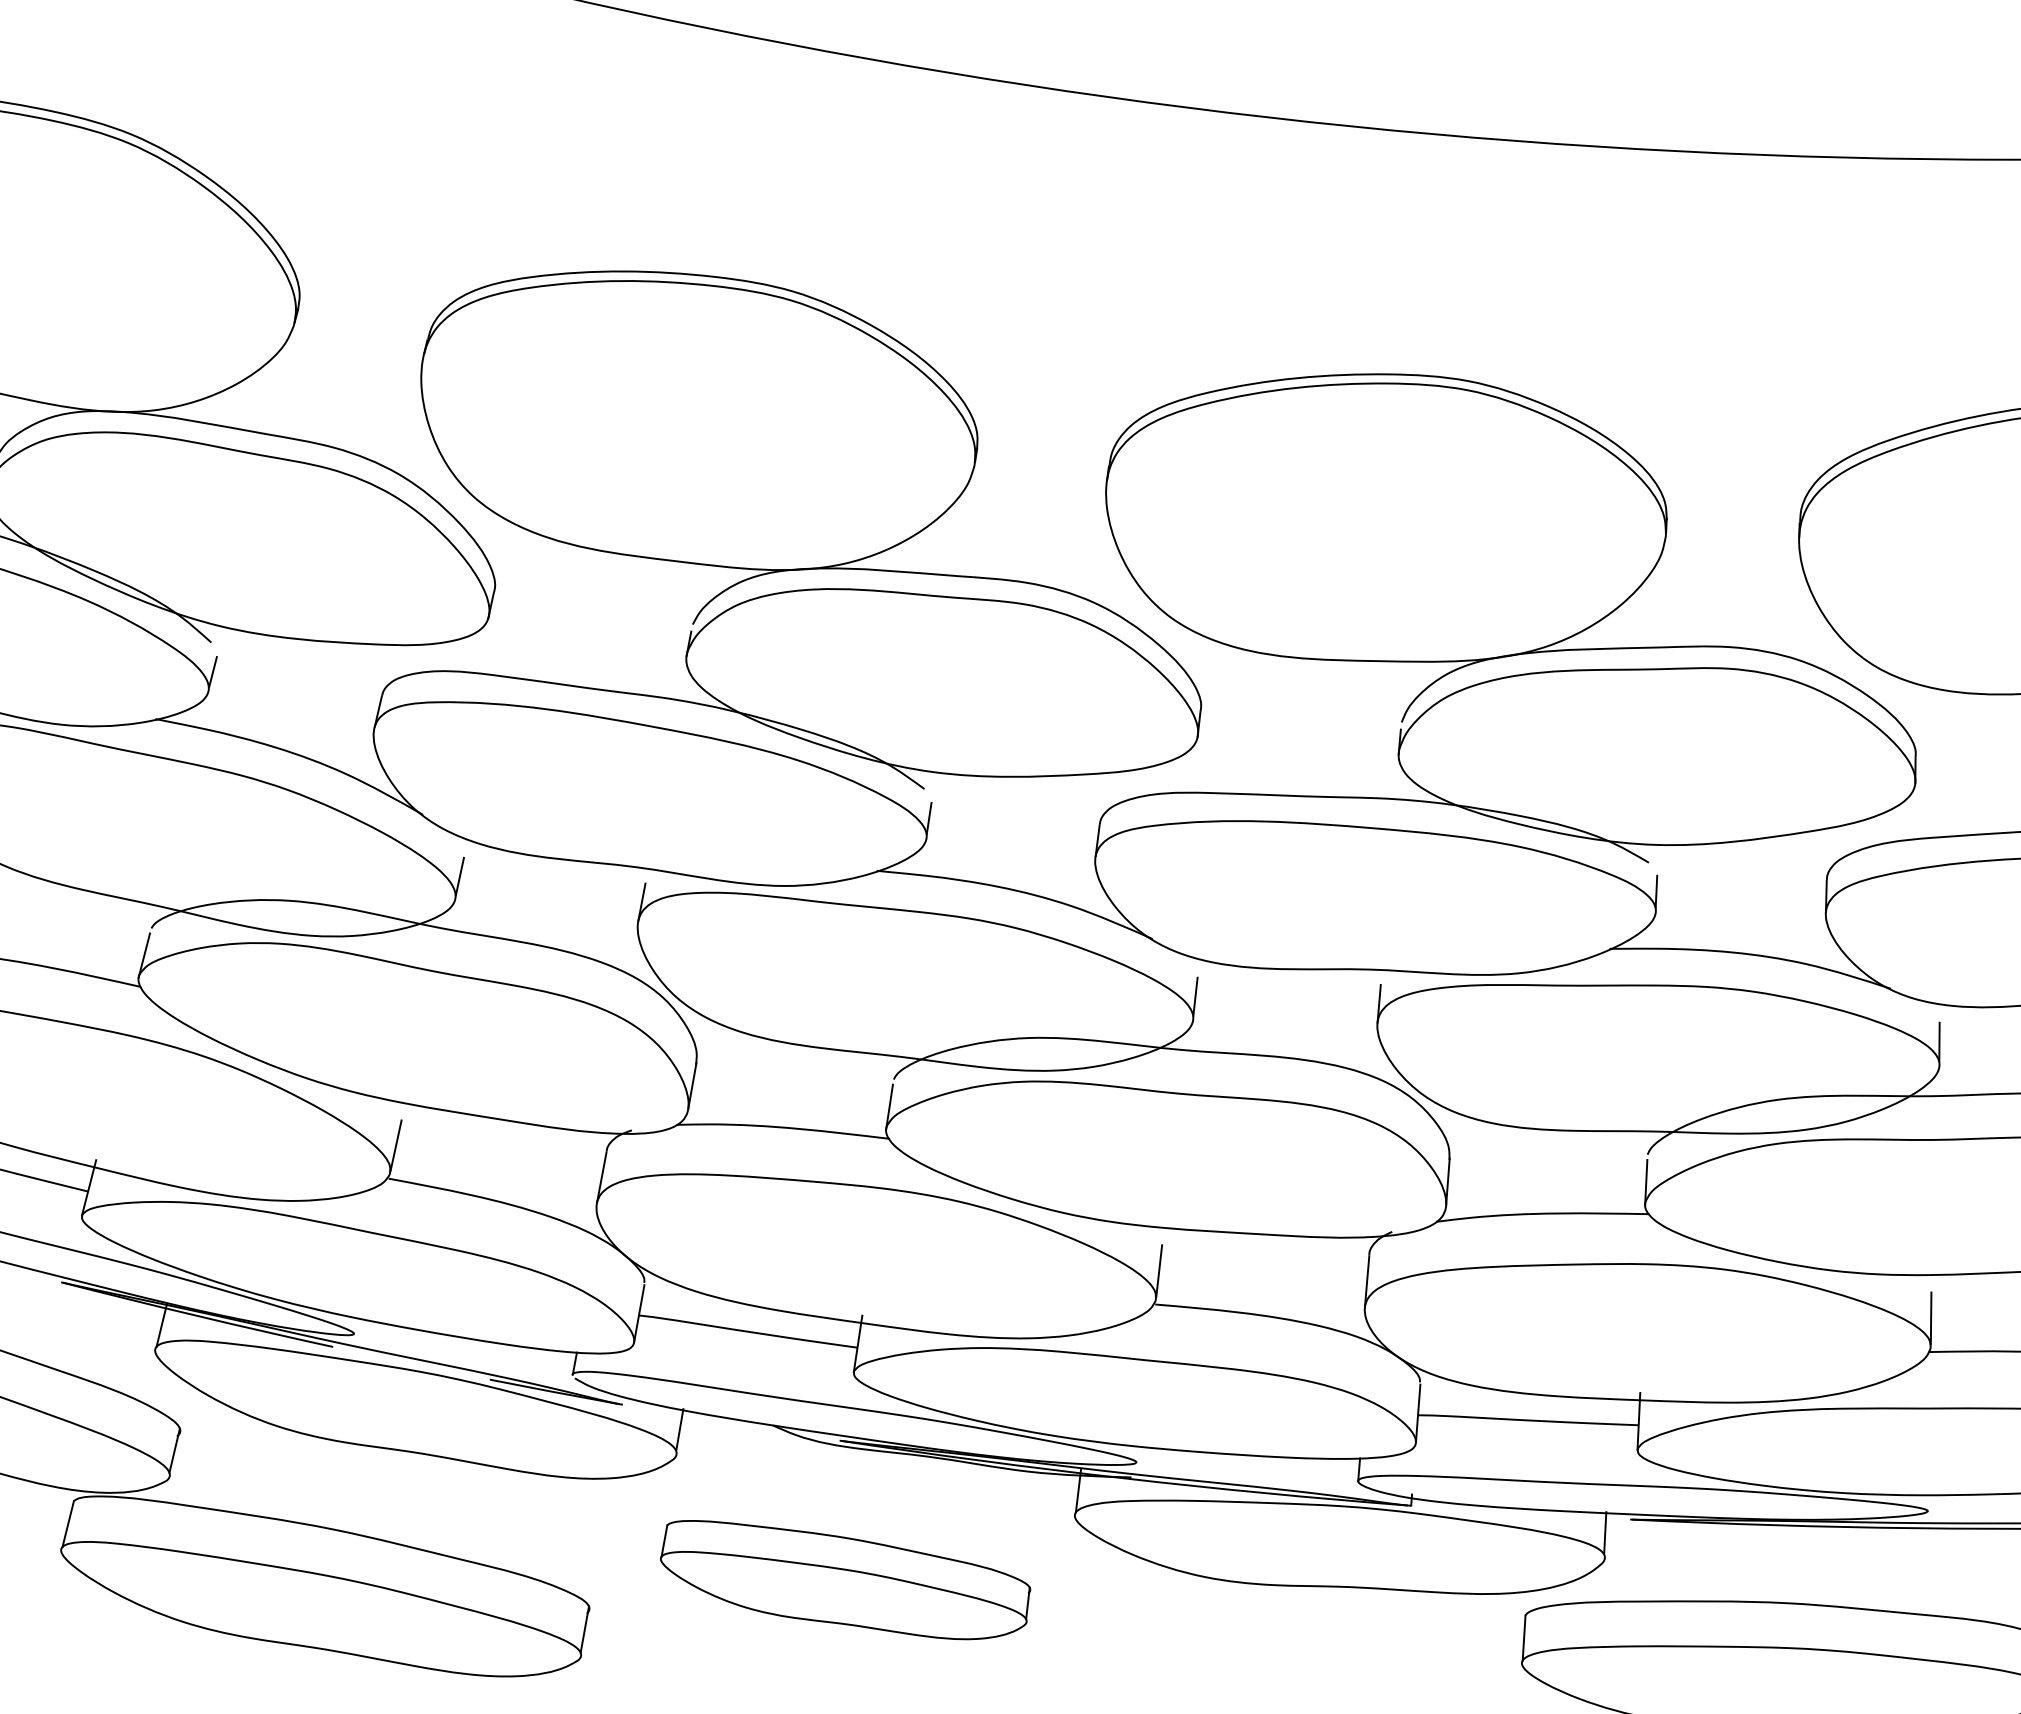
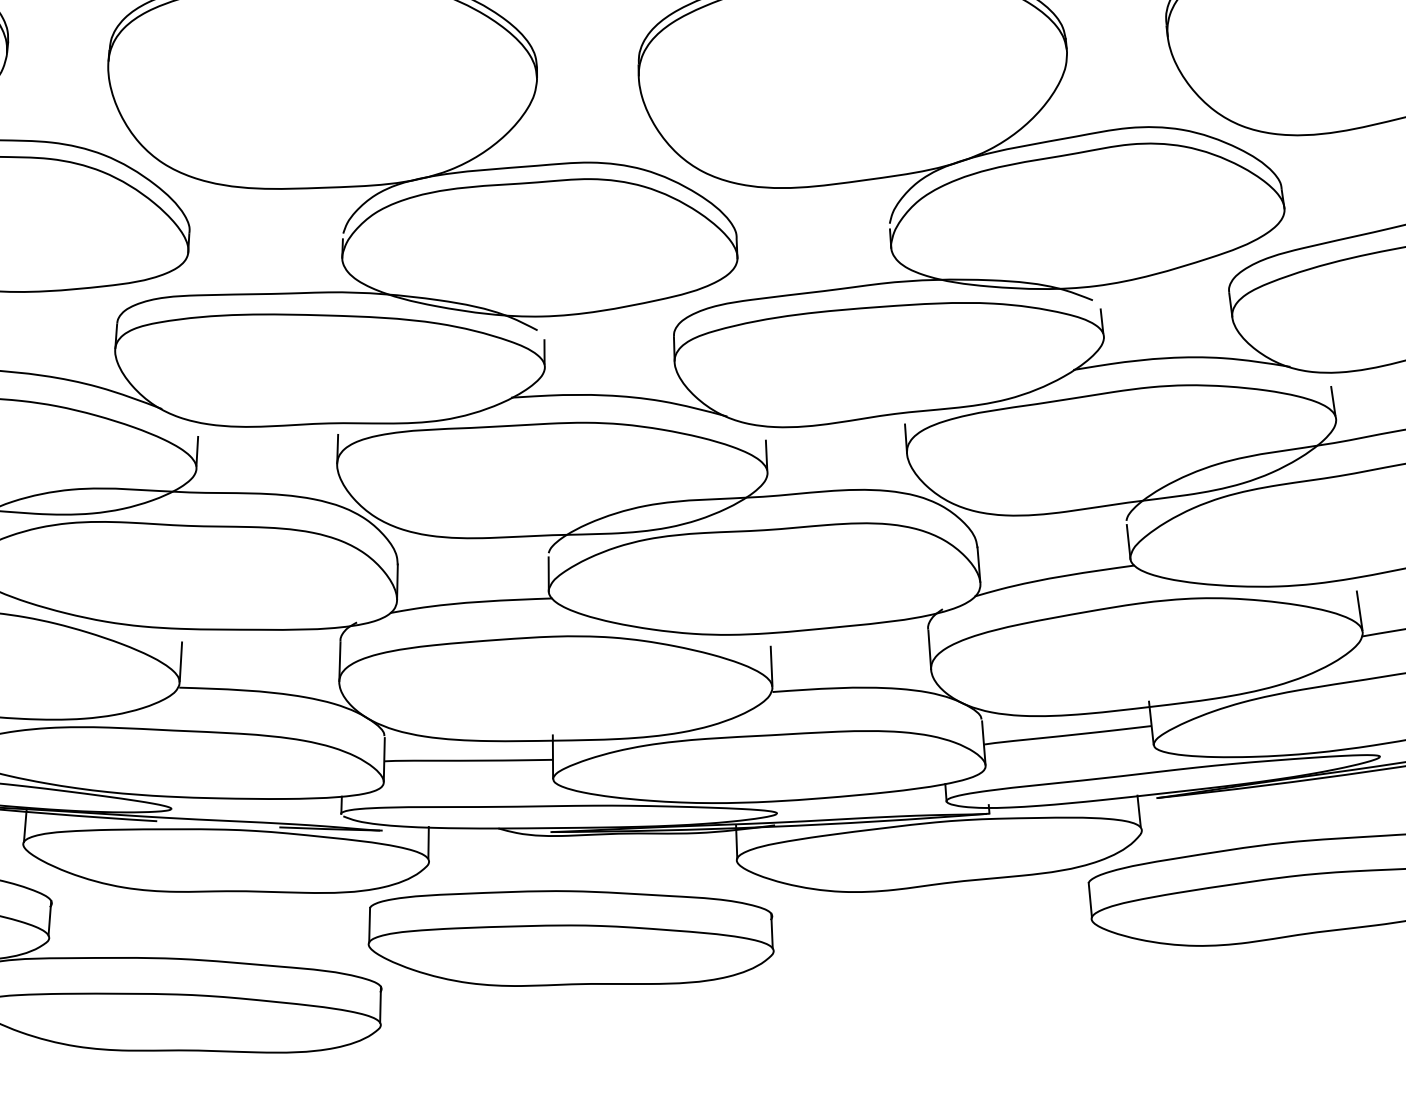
part: (845, 1579) -> (571, 936), size x1.43

